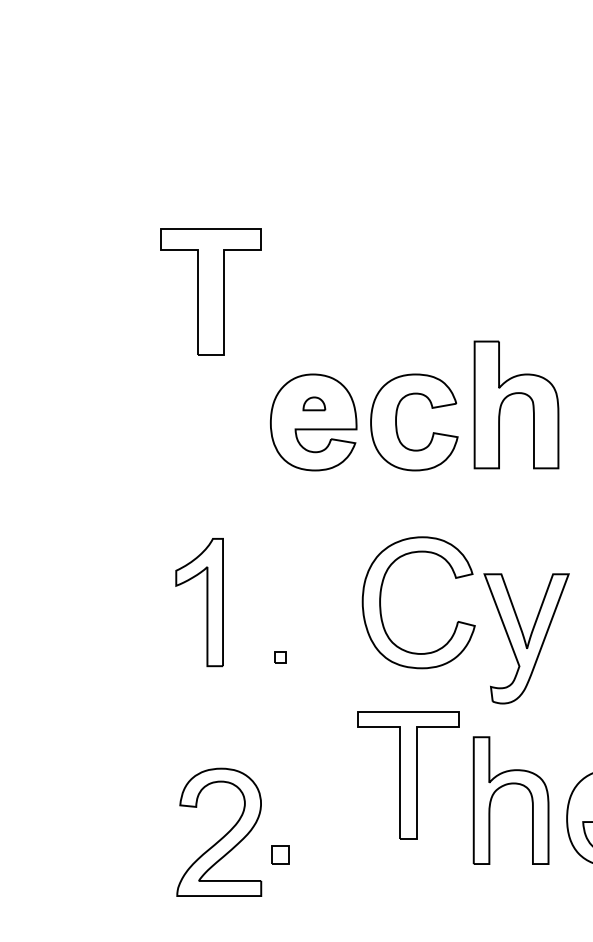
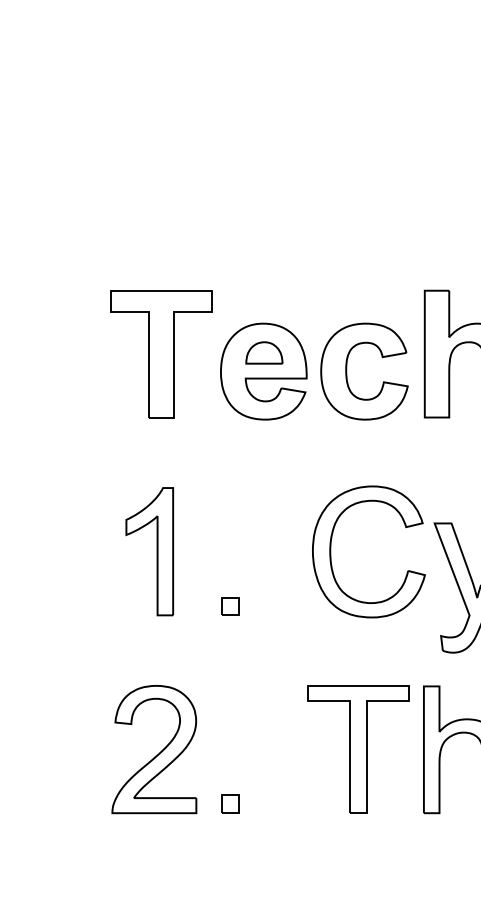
part: (210, 291) -> (160, 353), moved
part: (314, 403) -> (264, 352), size x1.67
part: (280, 656) -> (230, 605), size x1.67
part: (408, 775) -> (358, 749), moved
part: (219, 831) -> (154, 748), moved

